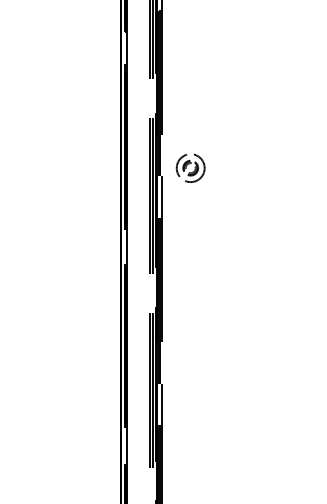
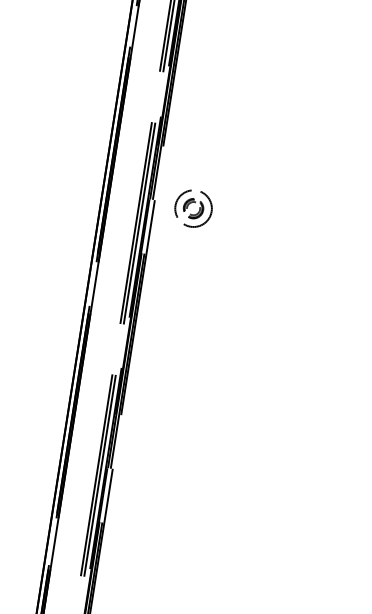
part: (190, 167) -> (193, 207), moved

